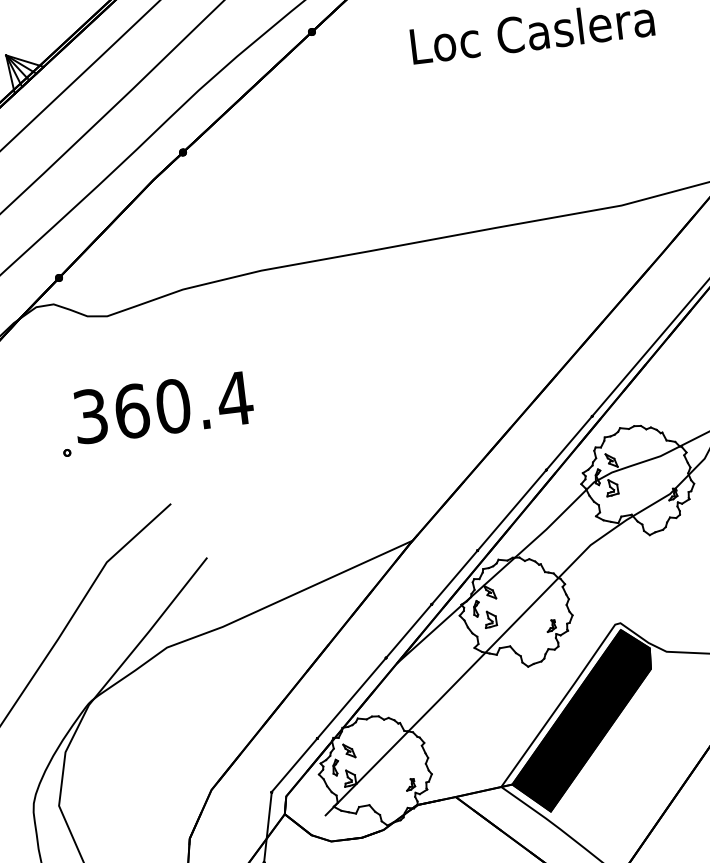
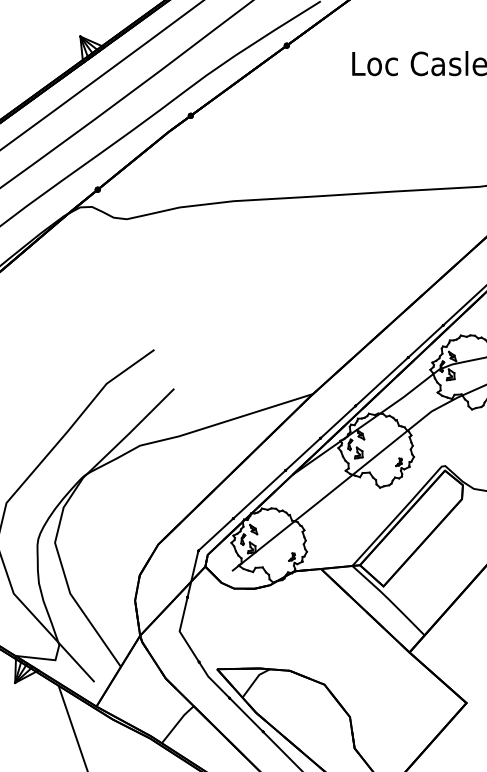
part: (155, 413) -> (151, 288), removed
fill: (580, 721) -> (410, 528), removed

